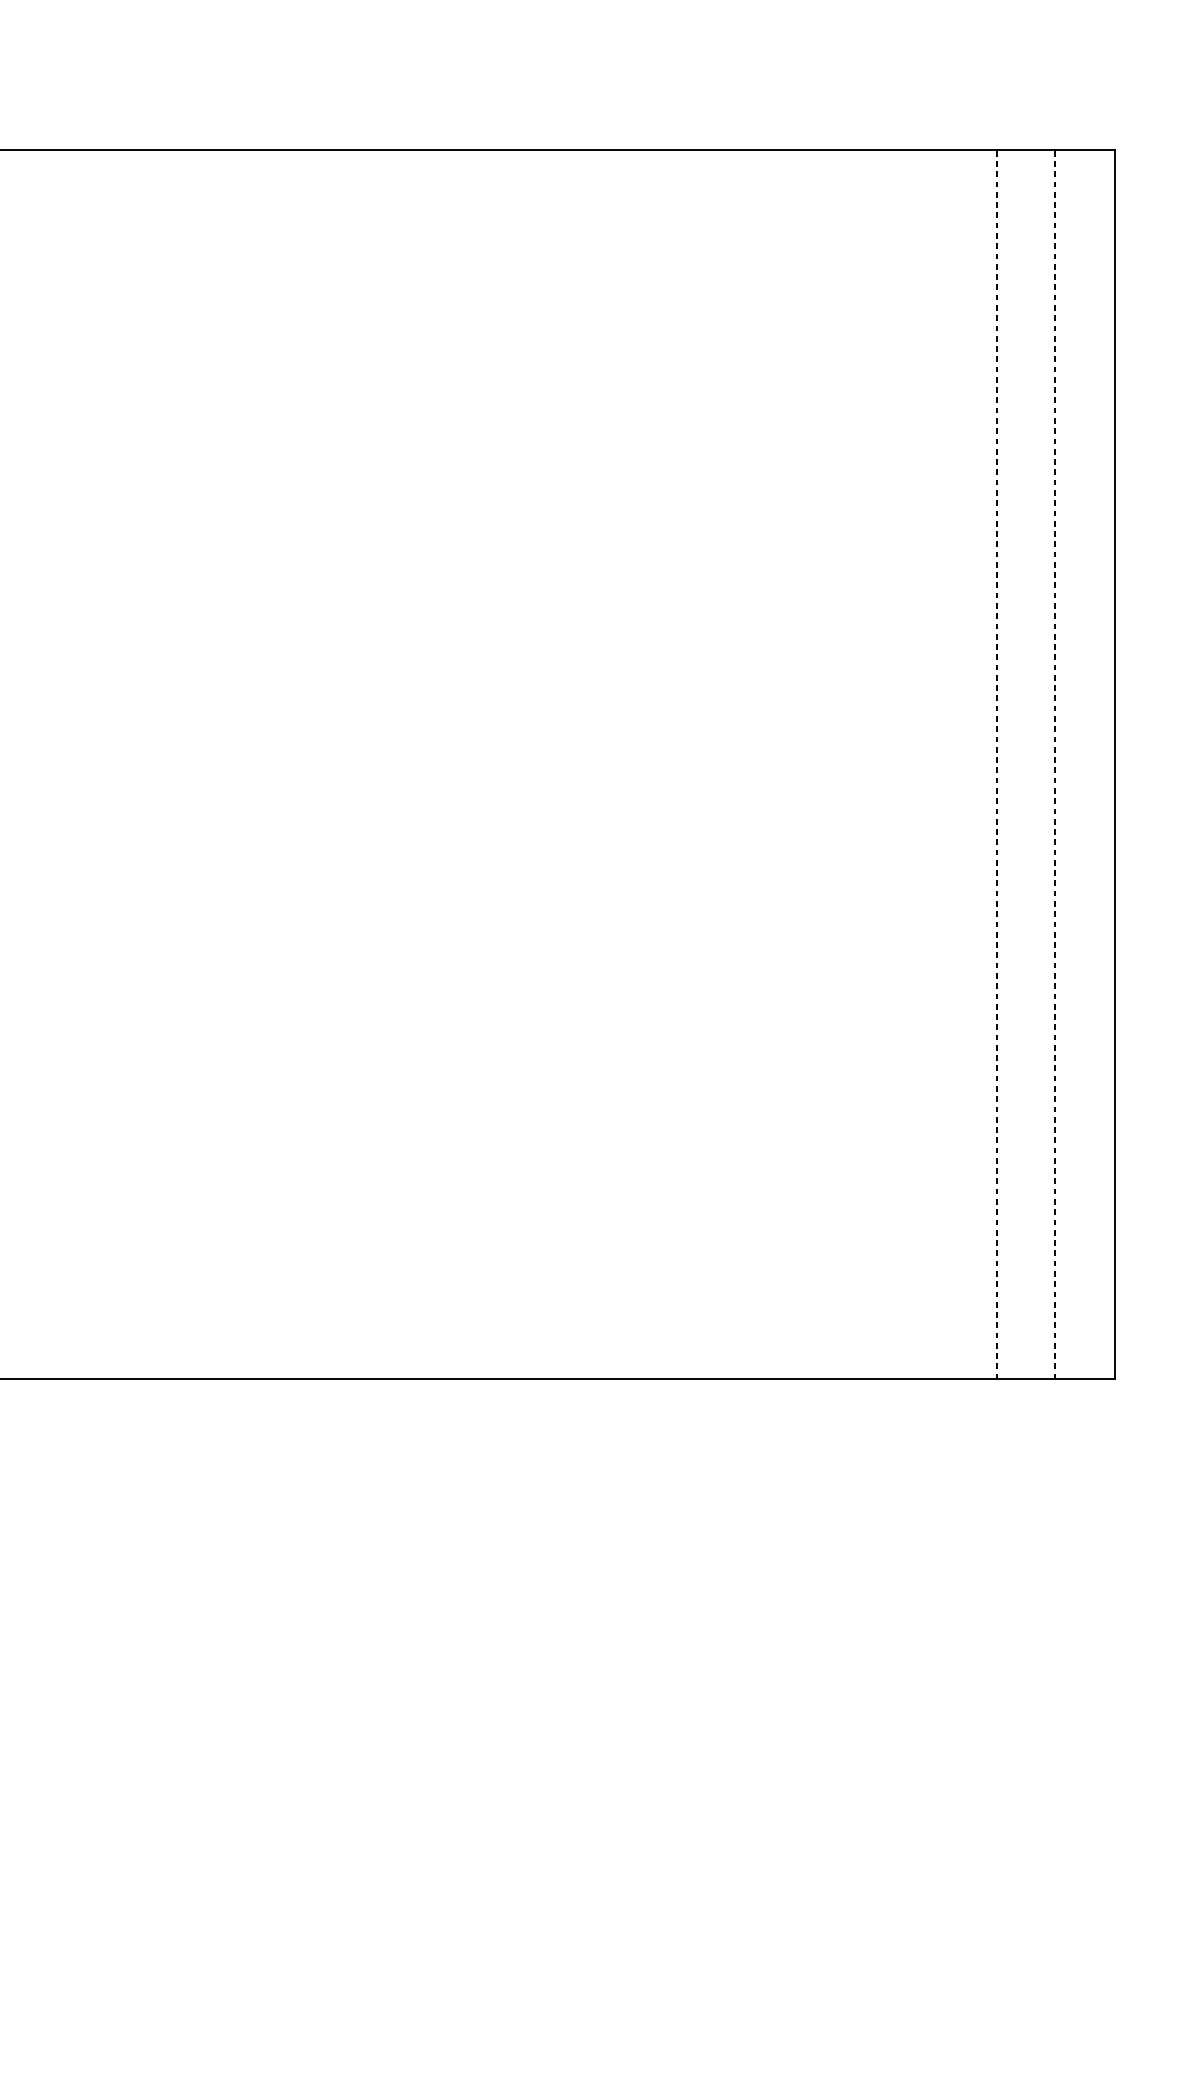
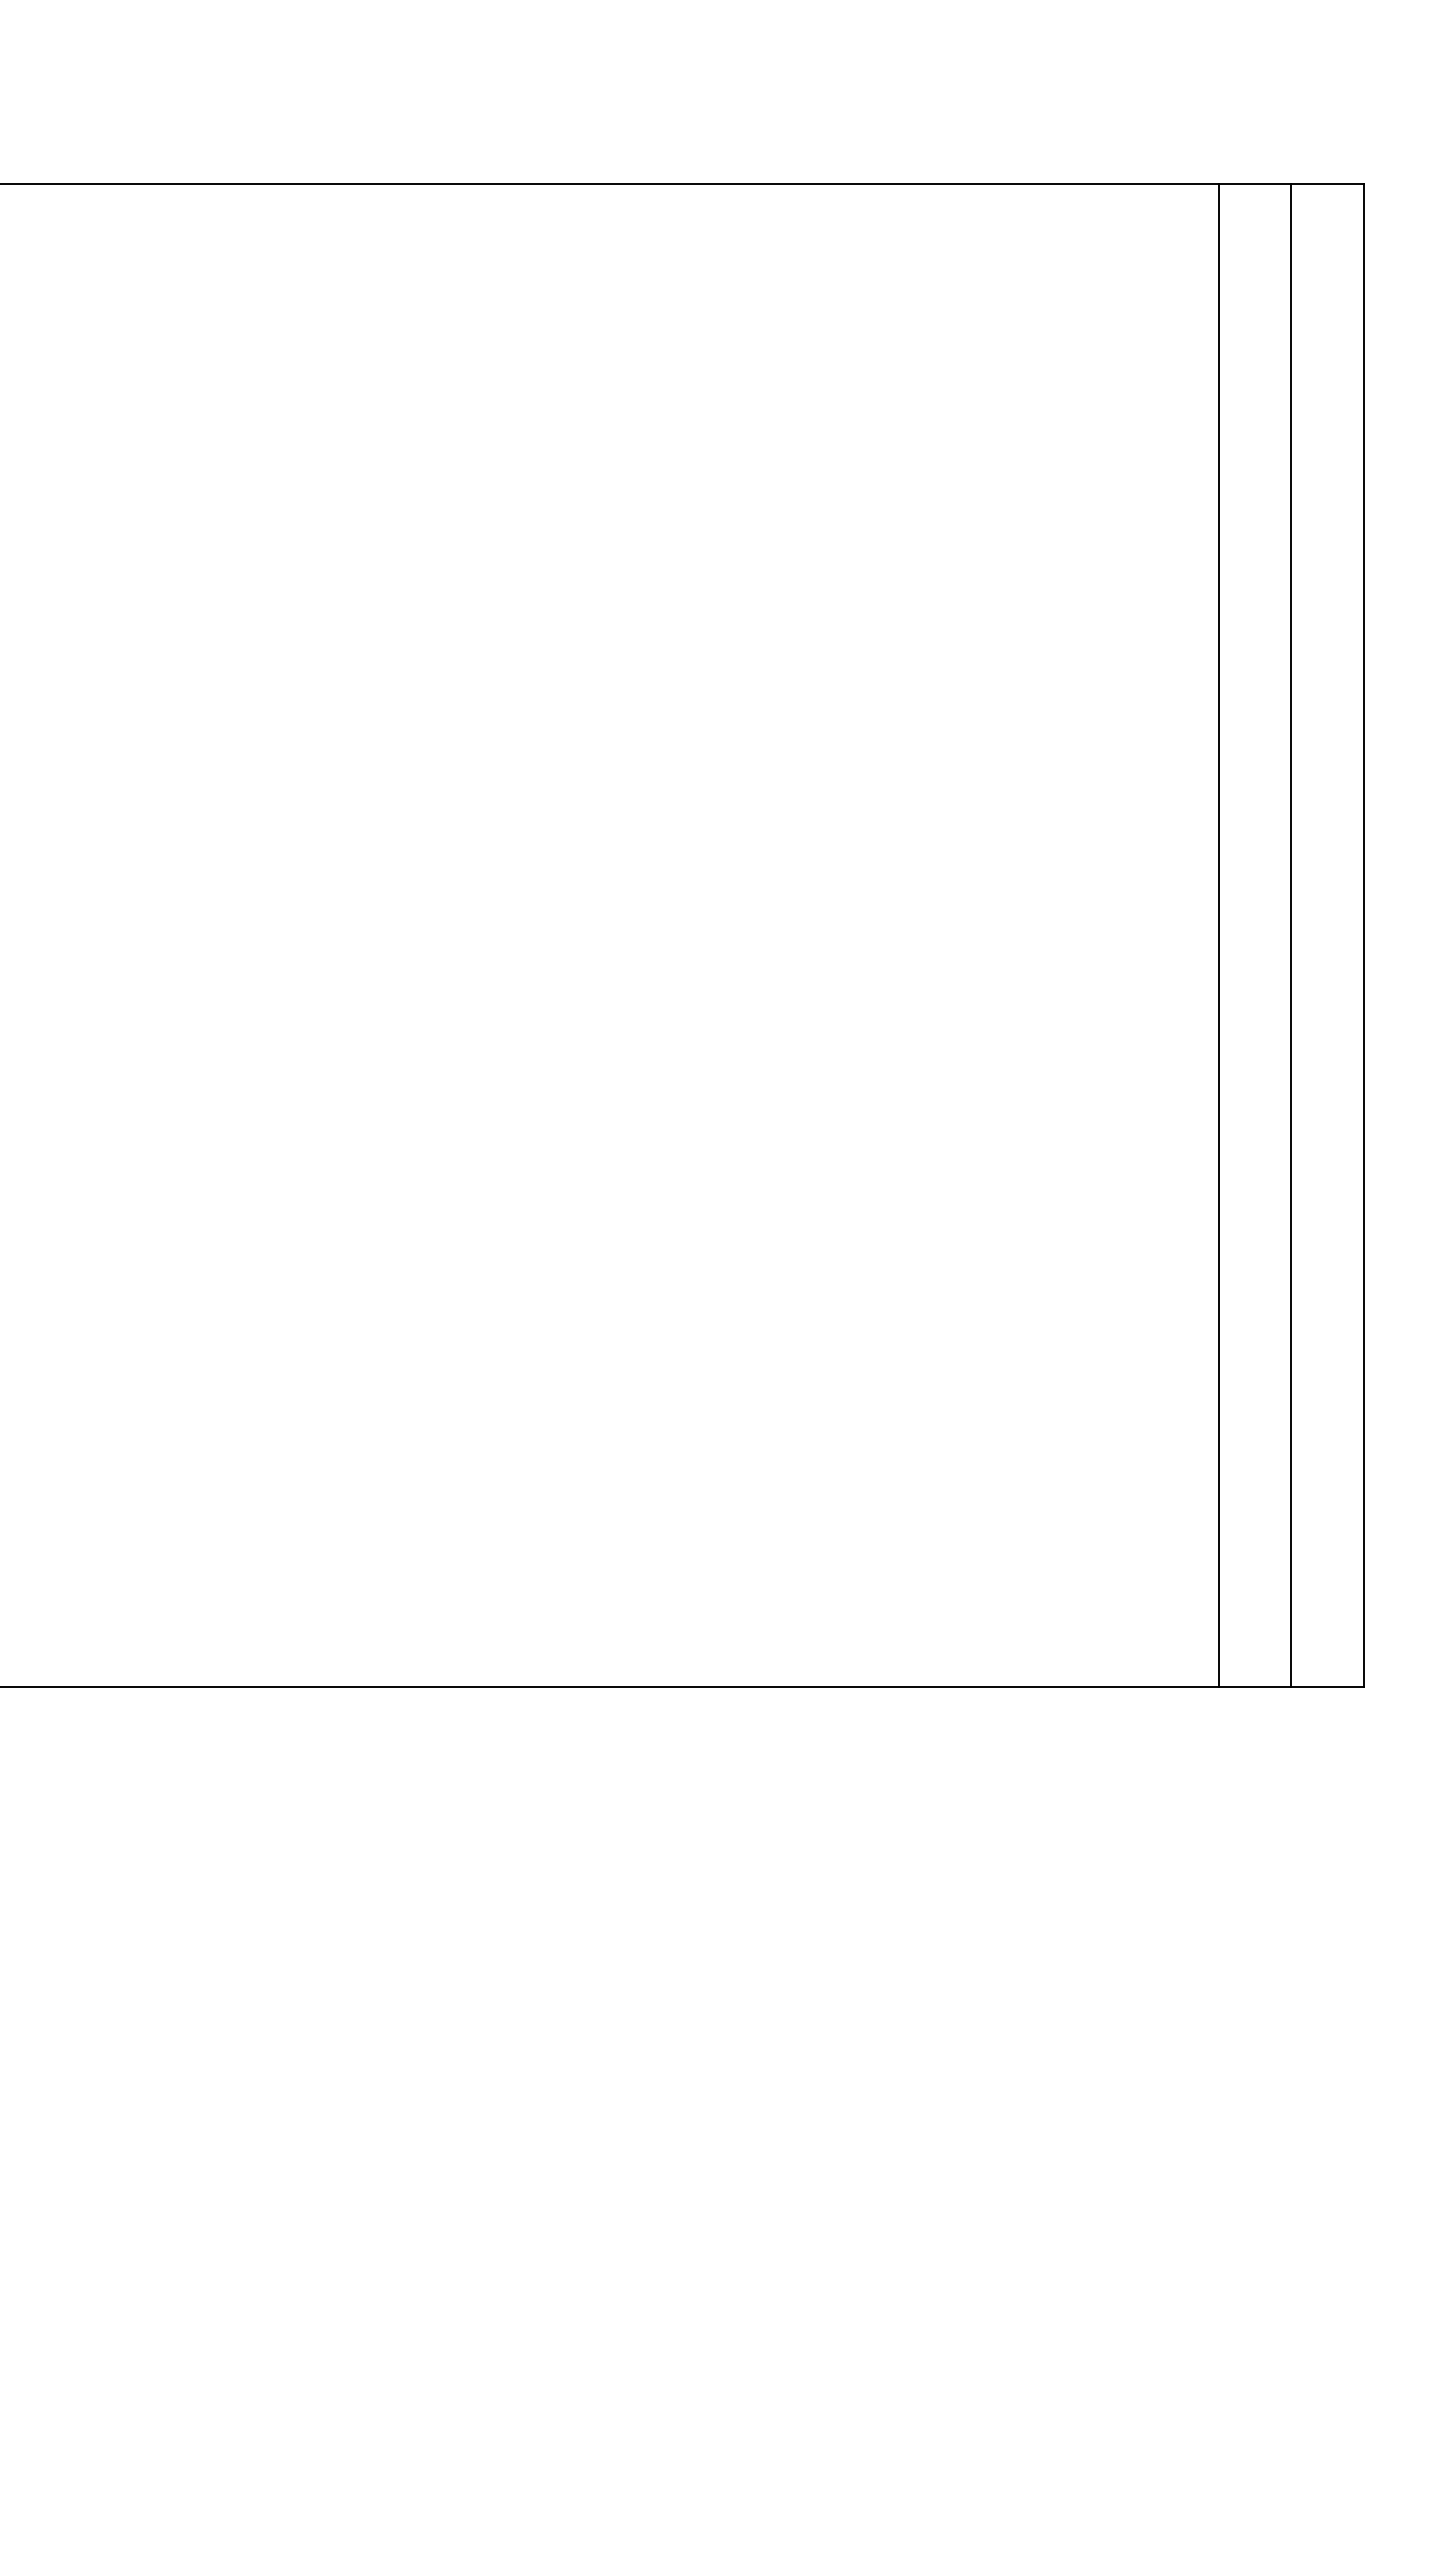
line: (997, 764) -> (1219, 935), dashed -> solid
line: (1055, 764) -> (1290, 935), dashed -> solid

